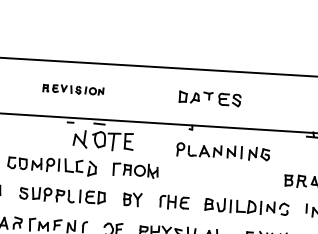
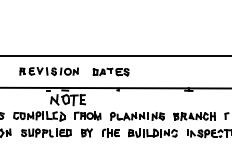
part: (72, 89) -> (48, 71), size x1.67
part: (209, 97) -> (110, 71), moved
part: (223, 152) -> (137, 116), moved

